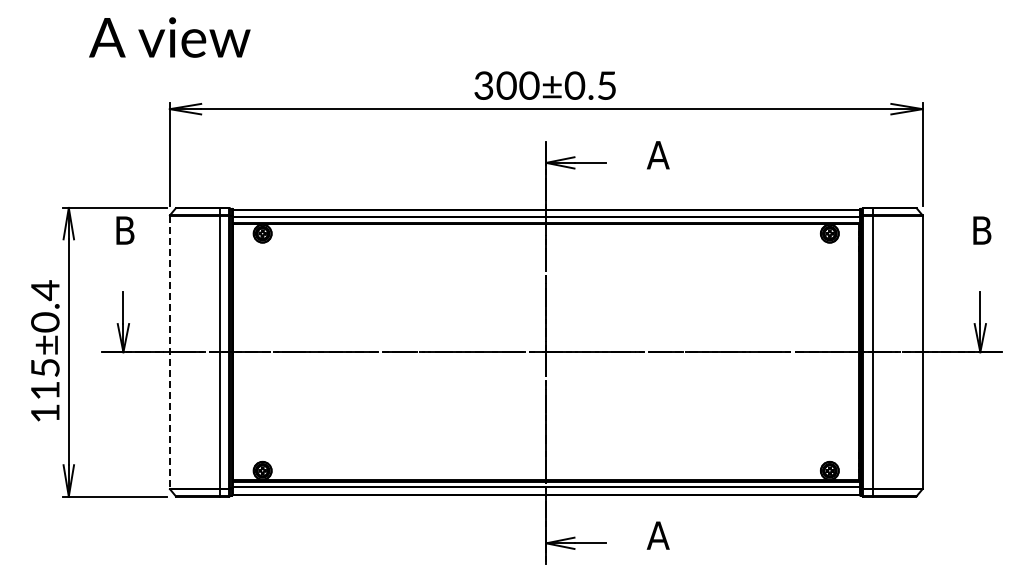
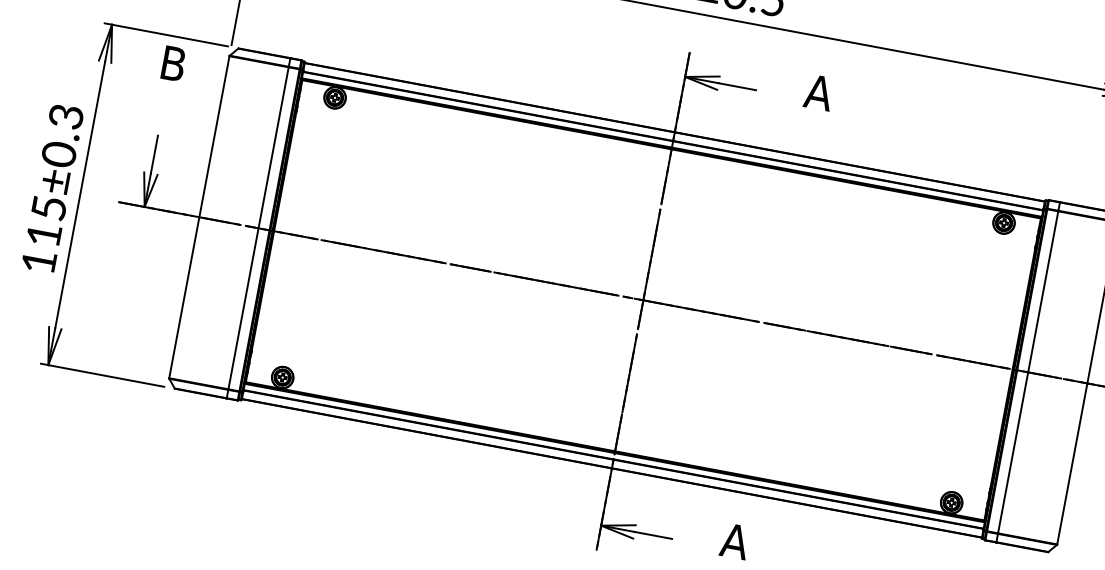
text: (45, 290) -> (66, 116), 115±0.4 -> 115±0.3
line: (169, 352) -> (198, 217), dashed -> solid

